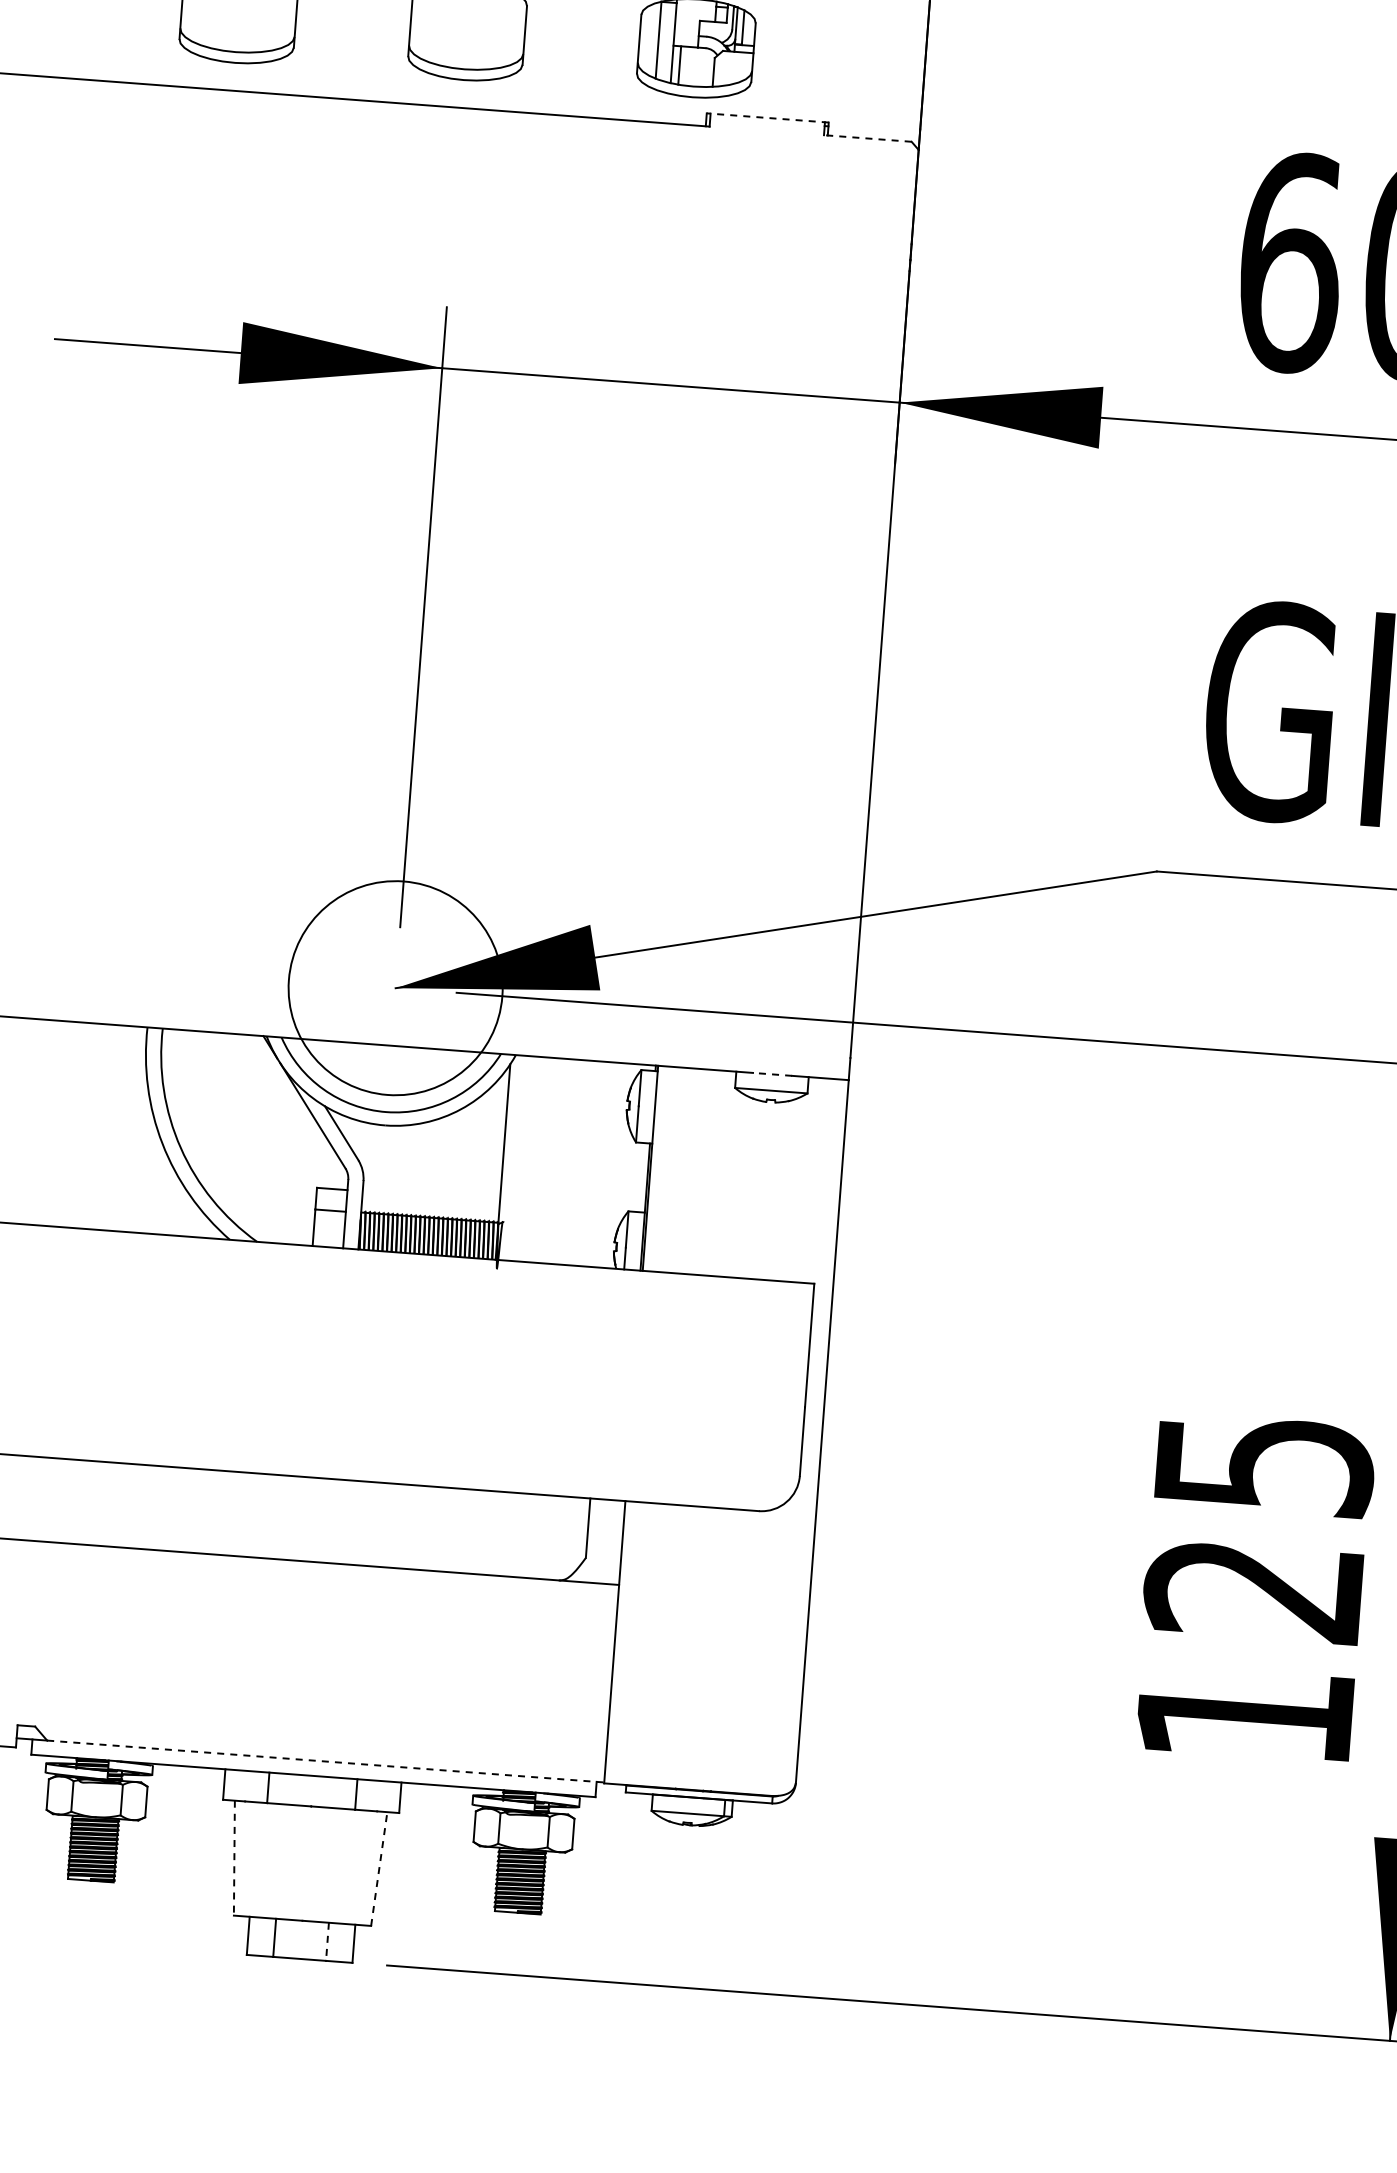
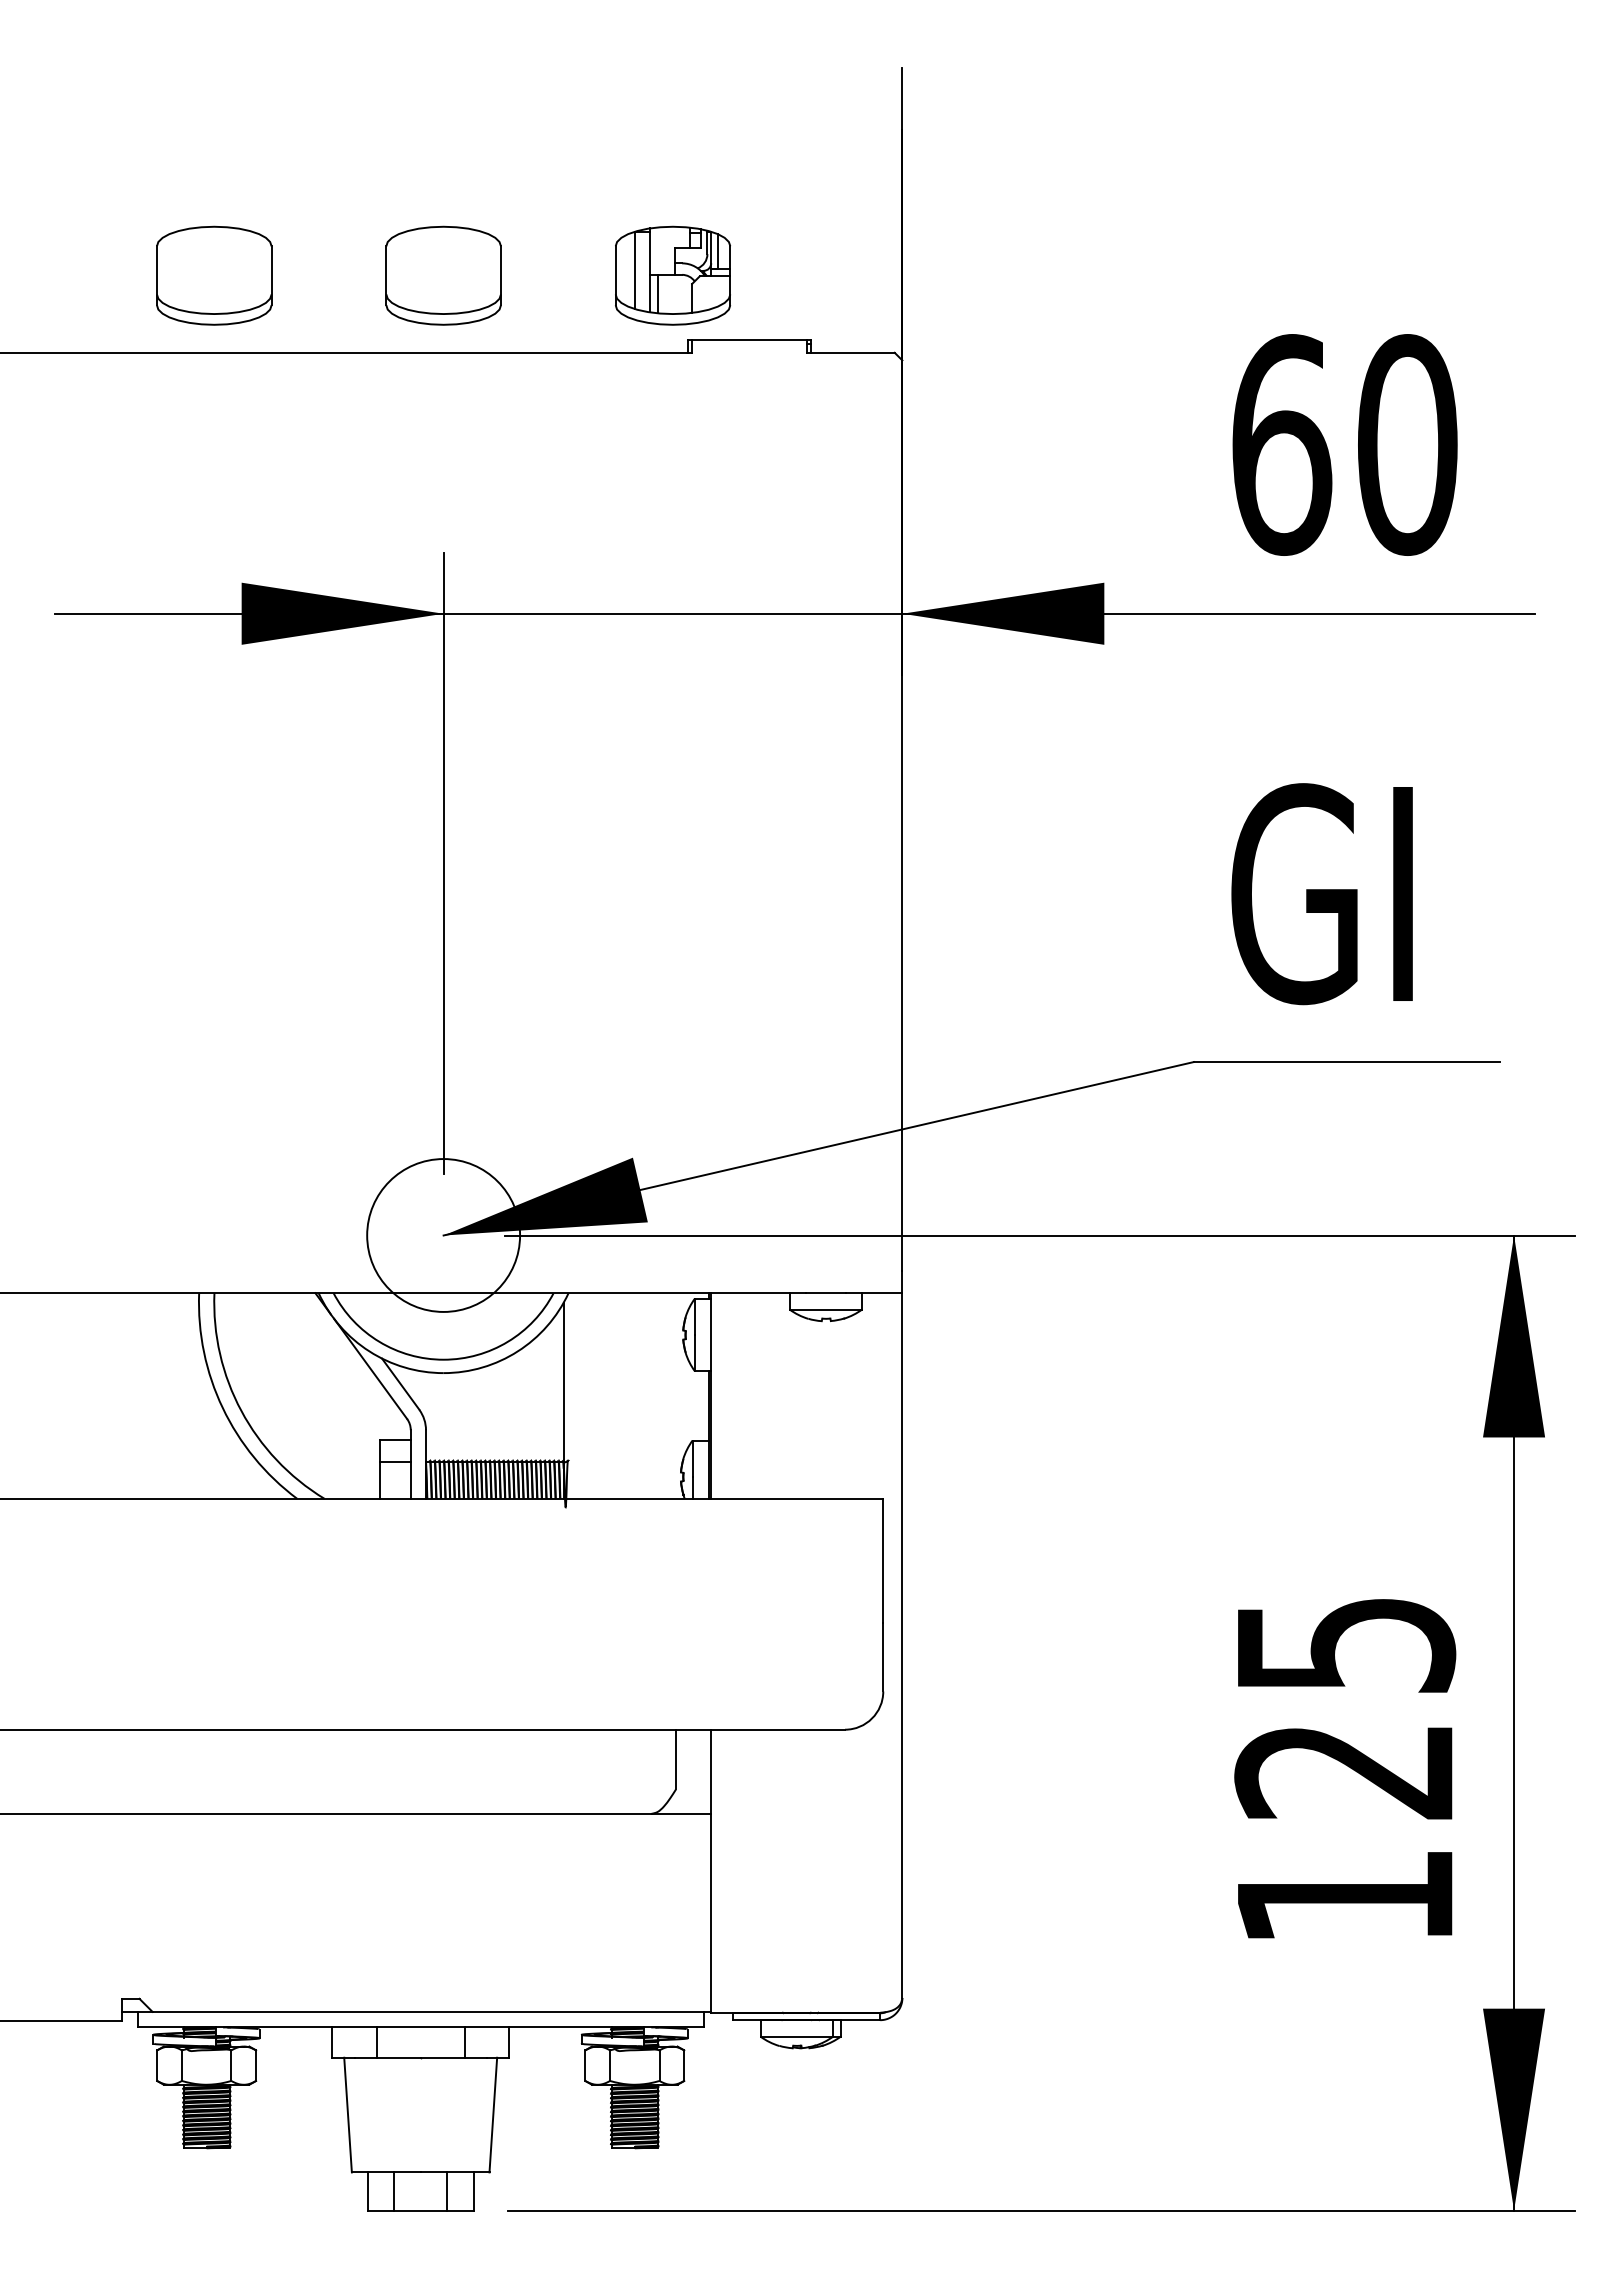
line: (766, 117) -> (748, 339), dashed -> solid
line: (867, 138) -> (850, 352), dashed -> solid
circle: (395, 988) -> (443, 1235), size x0.71
line: (772, 1074) -> (825, 1293), dashed -> solid
line: (326, 1761) -> (432, 2011), dashed -> solid
line: (234, 1858) -> (348, 2115), dashed -> solid
line: (379, 1868) -> (493, 2114), dashed -> solid
line: (327, 1942) -> (447, 2192), dashed -> solid

